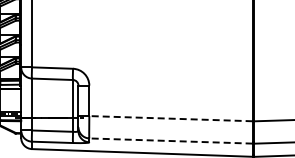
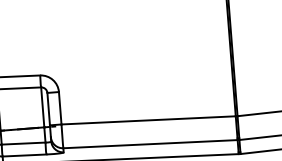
line: (170, 118) -> (148, 120), dashed -> solid
line: (170, 141) -> (150, 144), dashed -> solid

